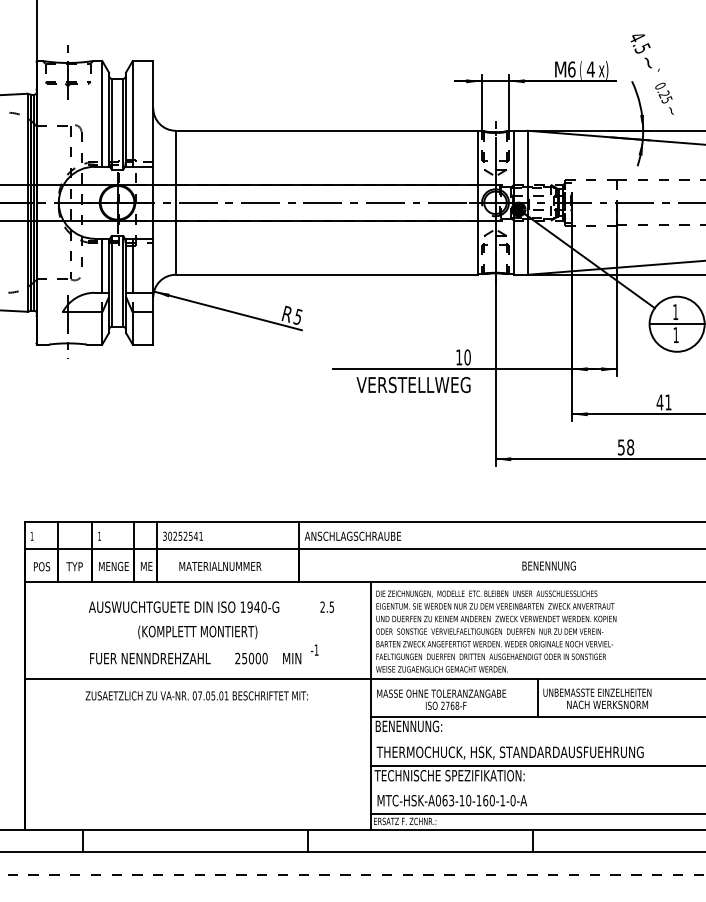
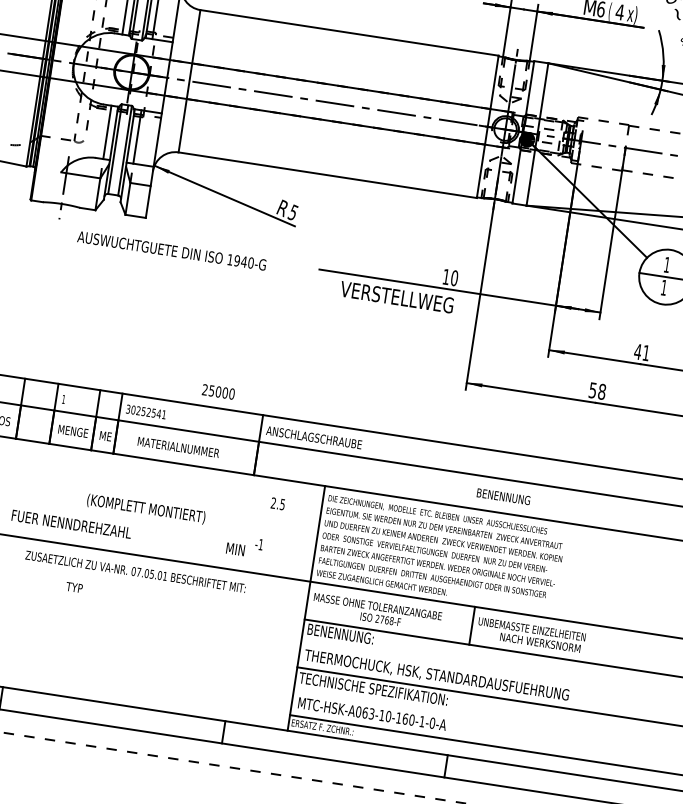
text: (74, 566) -> (74, 587), moved
text: (184, 606) -> (172, 250), moved
text: (150, 658) -> (71, 524), moved
text: (251, 658) -> (218, 391), moved

